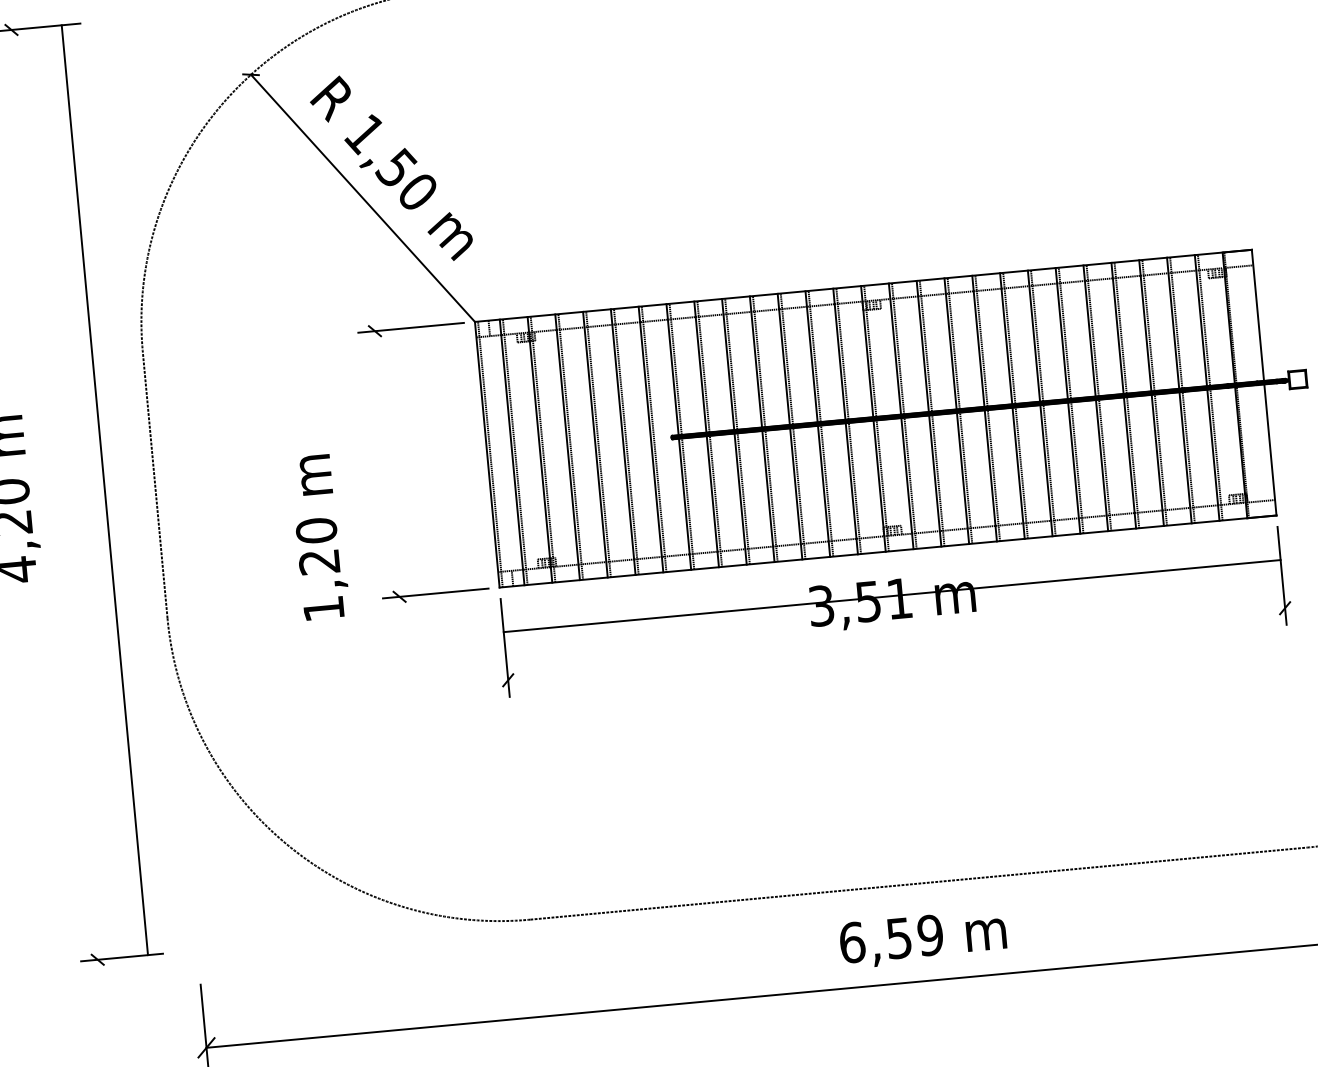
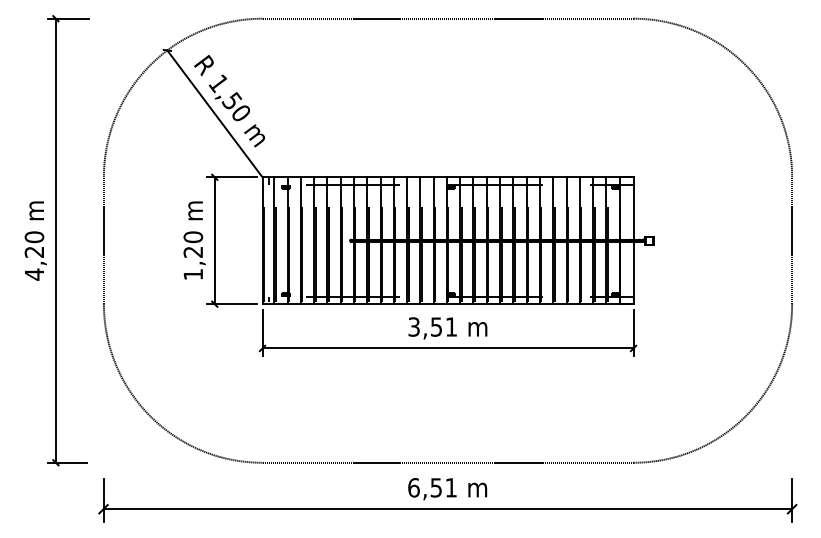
line: (386, 463) -> (214, 240), added
line: (104, 489) -> (55, 240), moved
text: (319, 537) -> (194, 240), moved
line: (891, 596) -> (447, 348), moved
text: (930, 934) -> (451, 487), 6,59 -> 6,51

